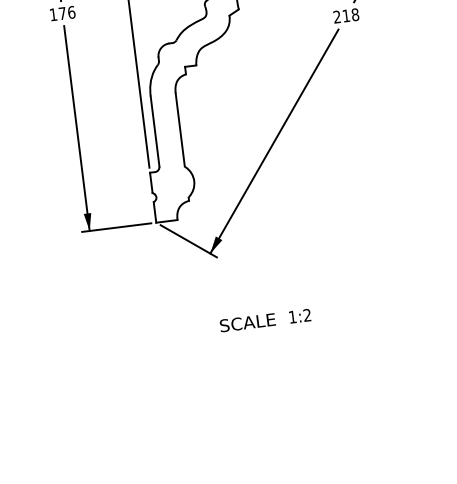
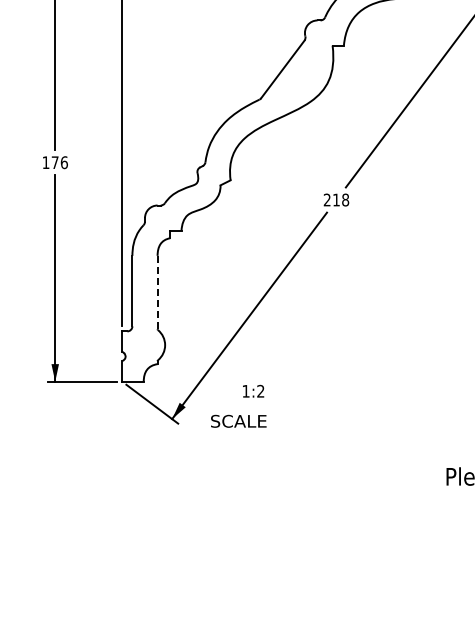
line: (180, 129) -> (157, 292), solid -> dashed
text: (300, 315) -> (253, 390), moved
text: (247, 321) -> (238, 420), moved

